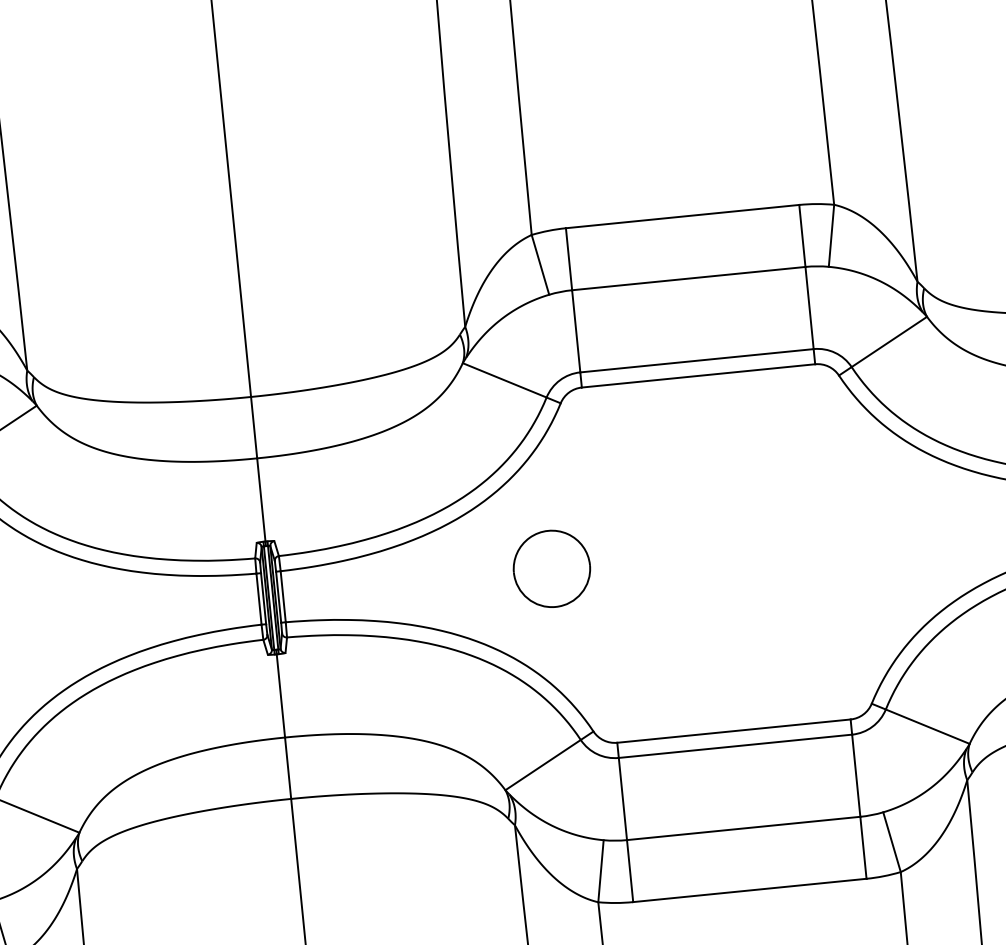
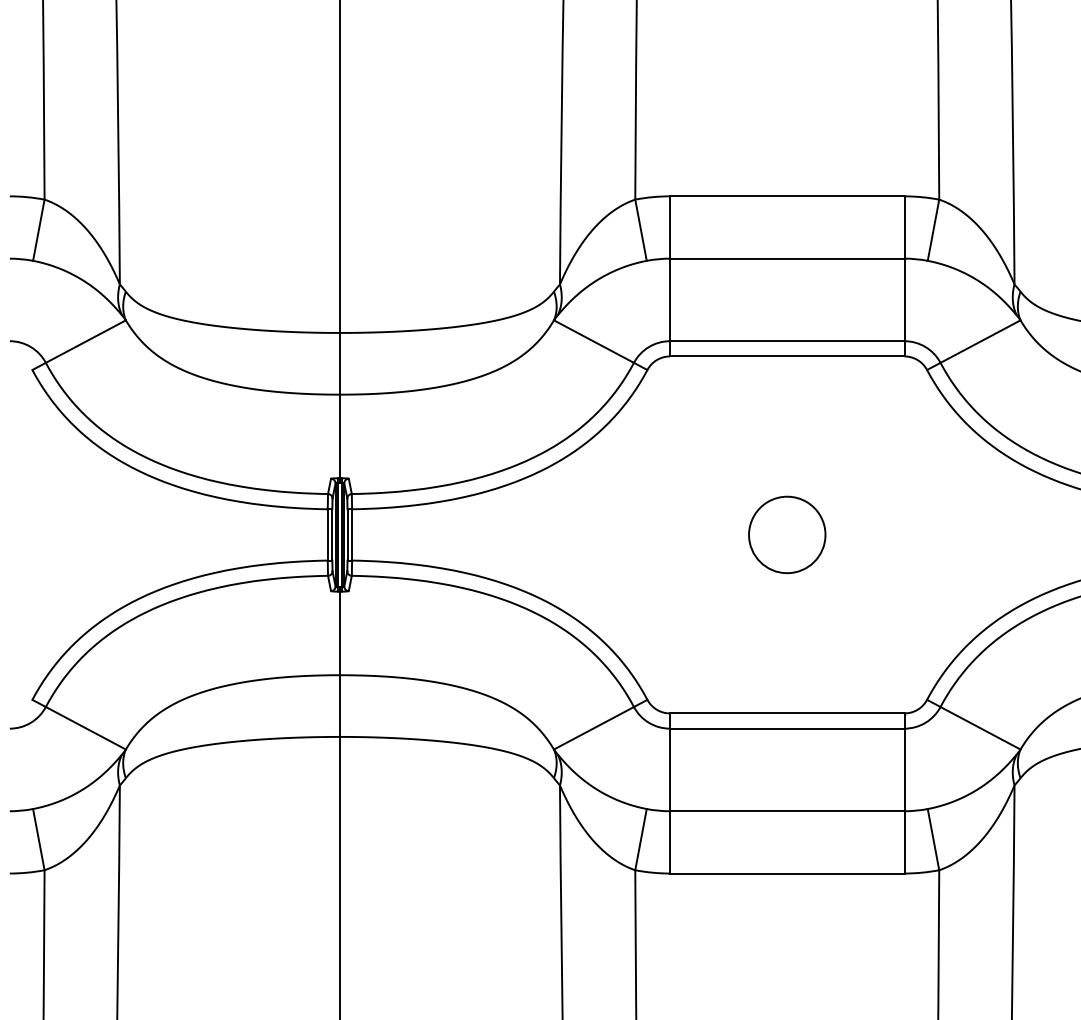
part: (552, 568) -> (787, 534), moved

